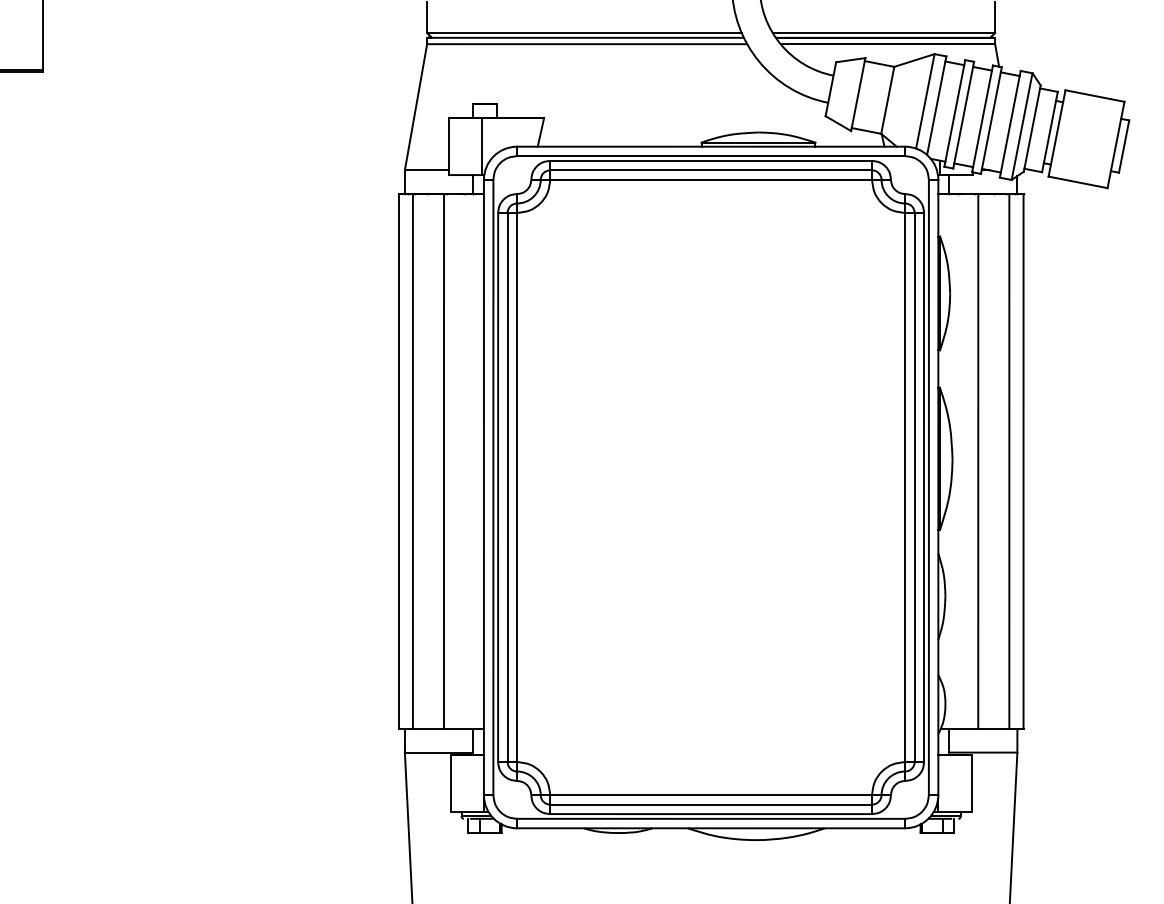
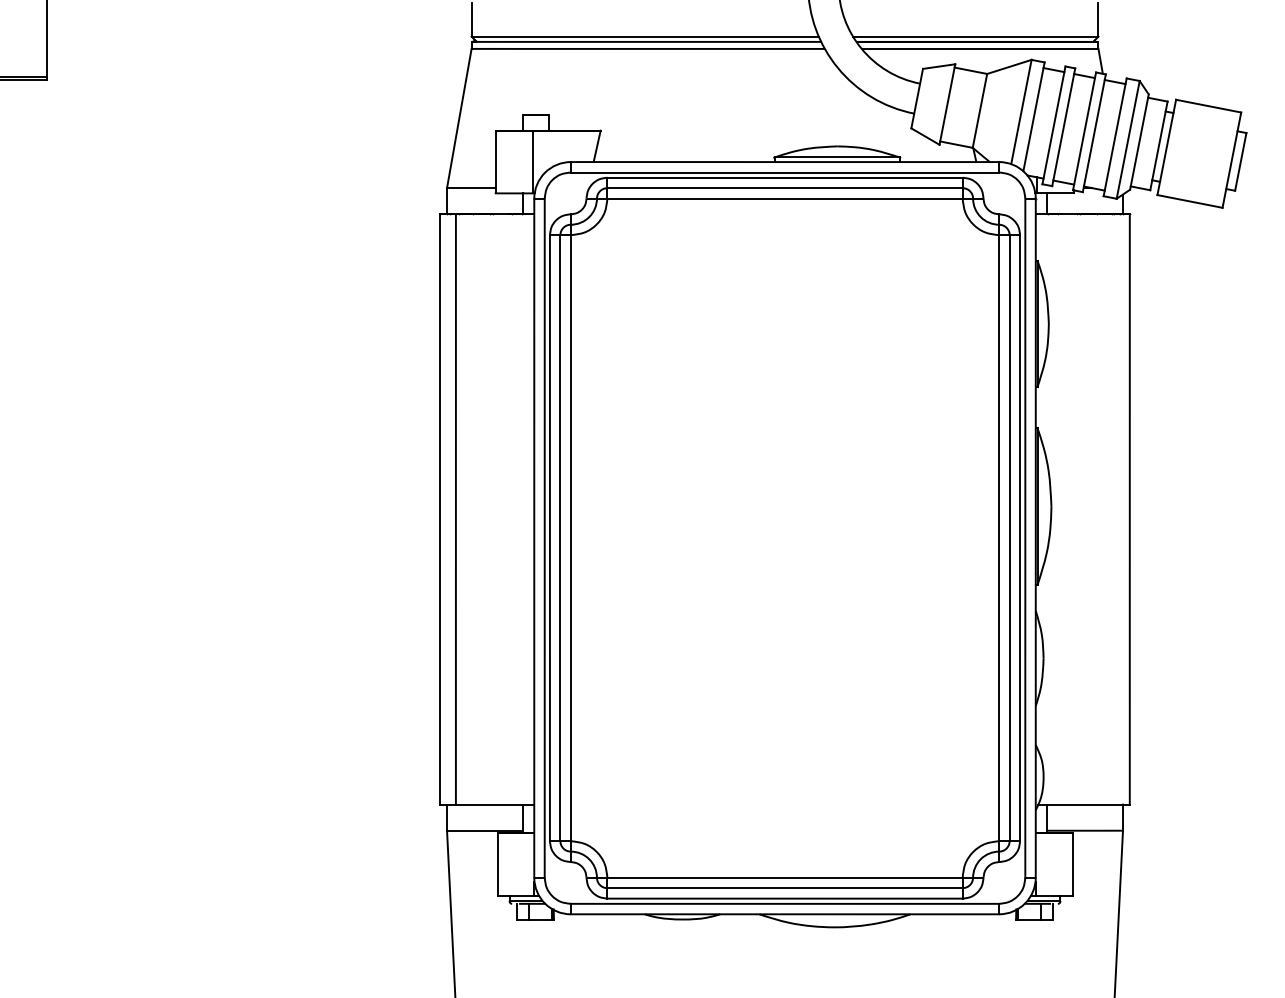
line: (444, 461) -> (490, 509), removed
line: (977, 461) -> (1079, 509), removed
line: (1009, 461) -> (1114, 509), removed

